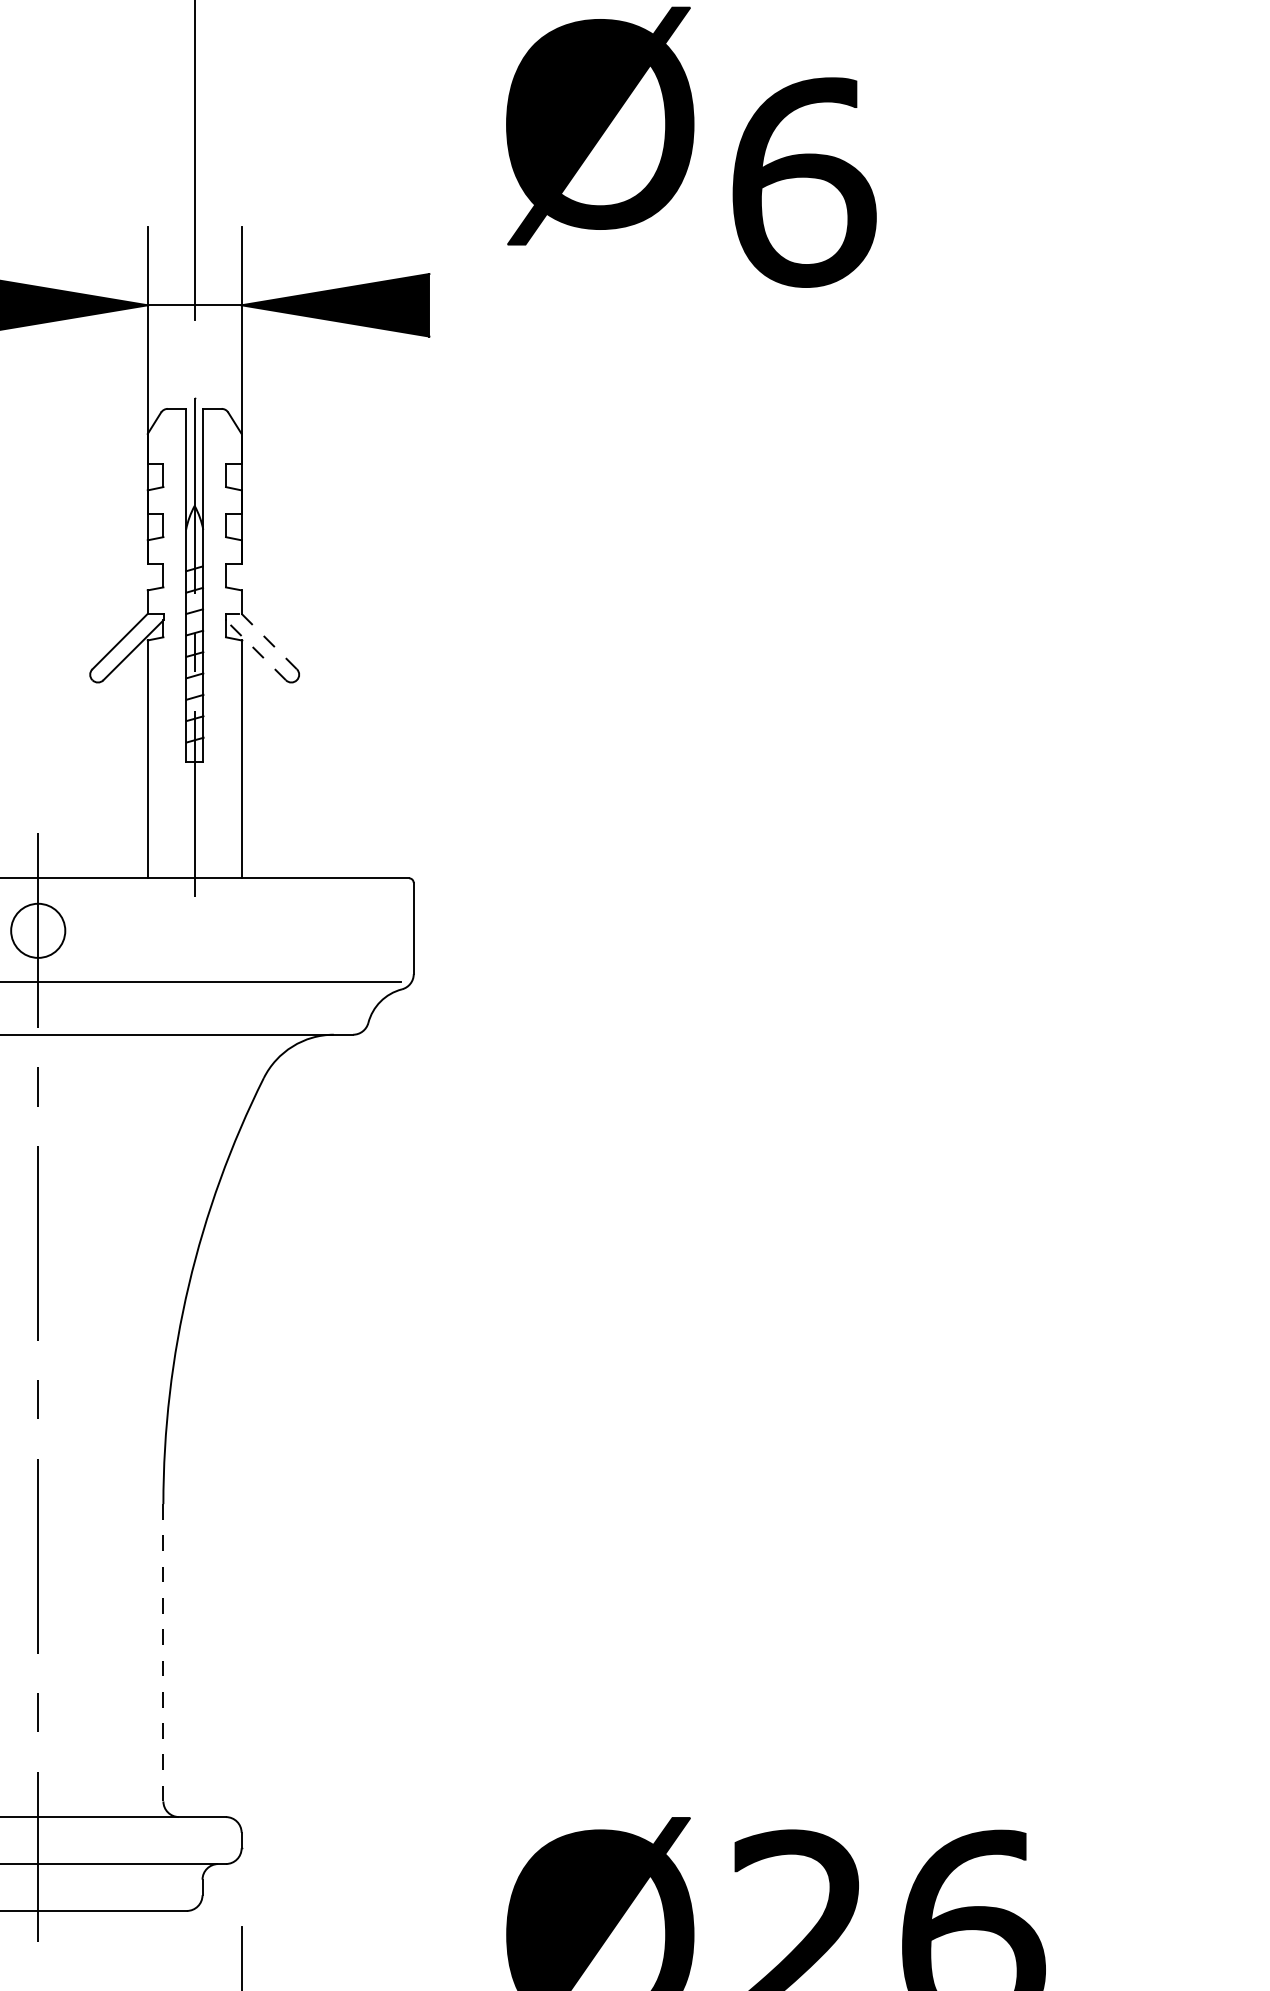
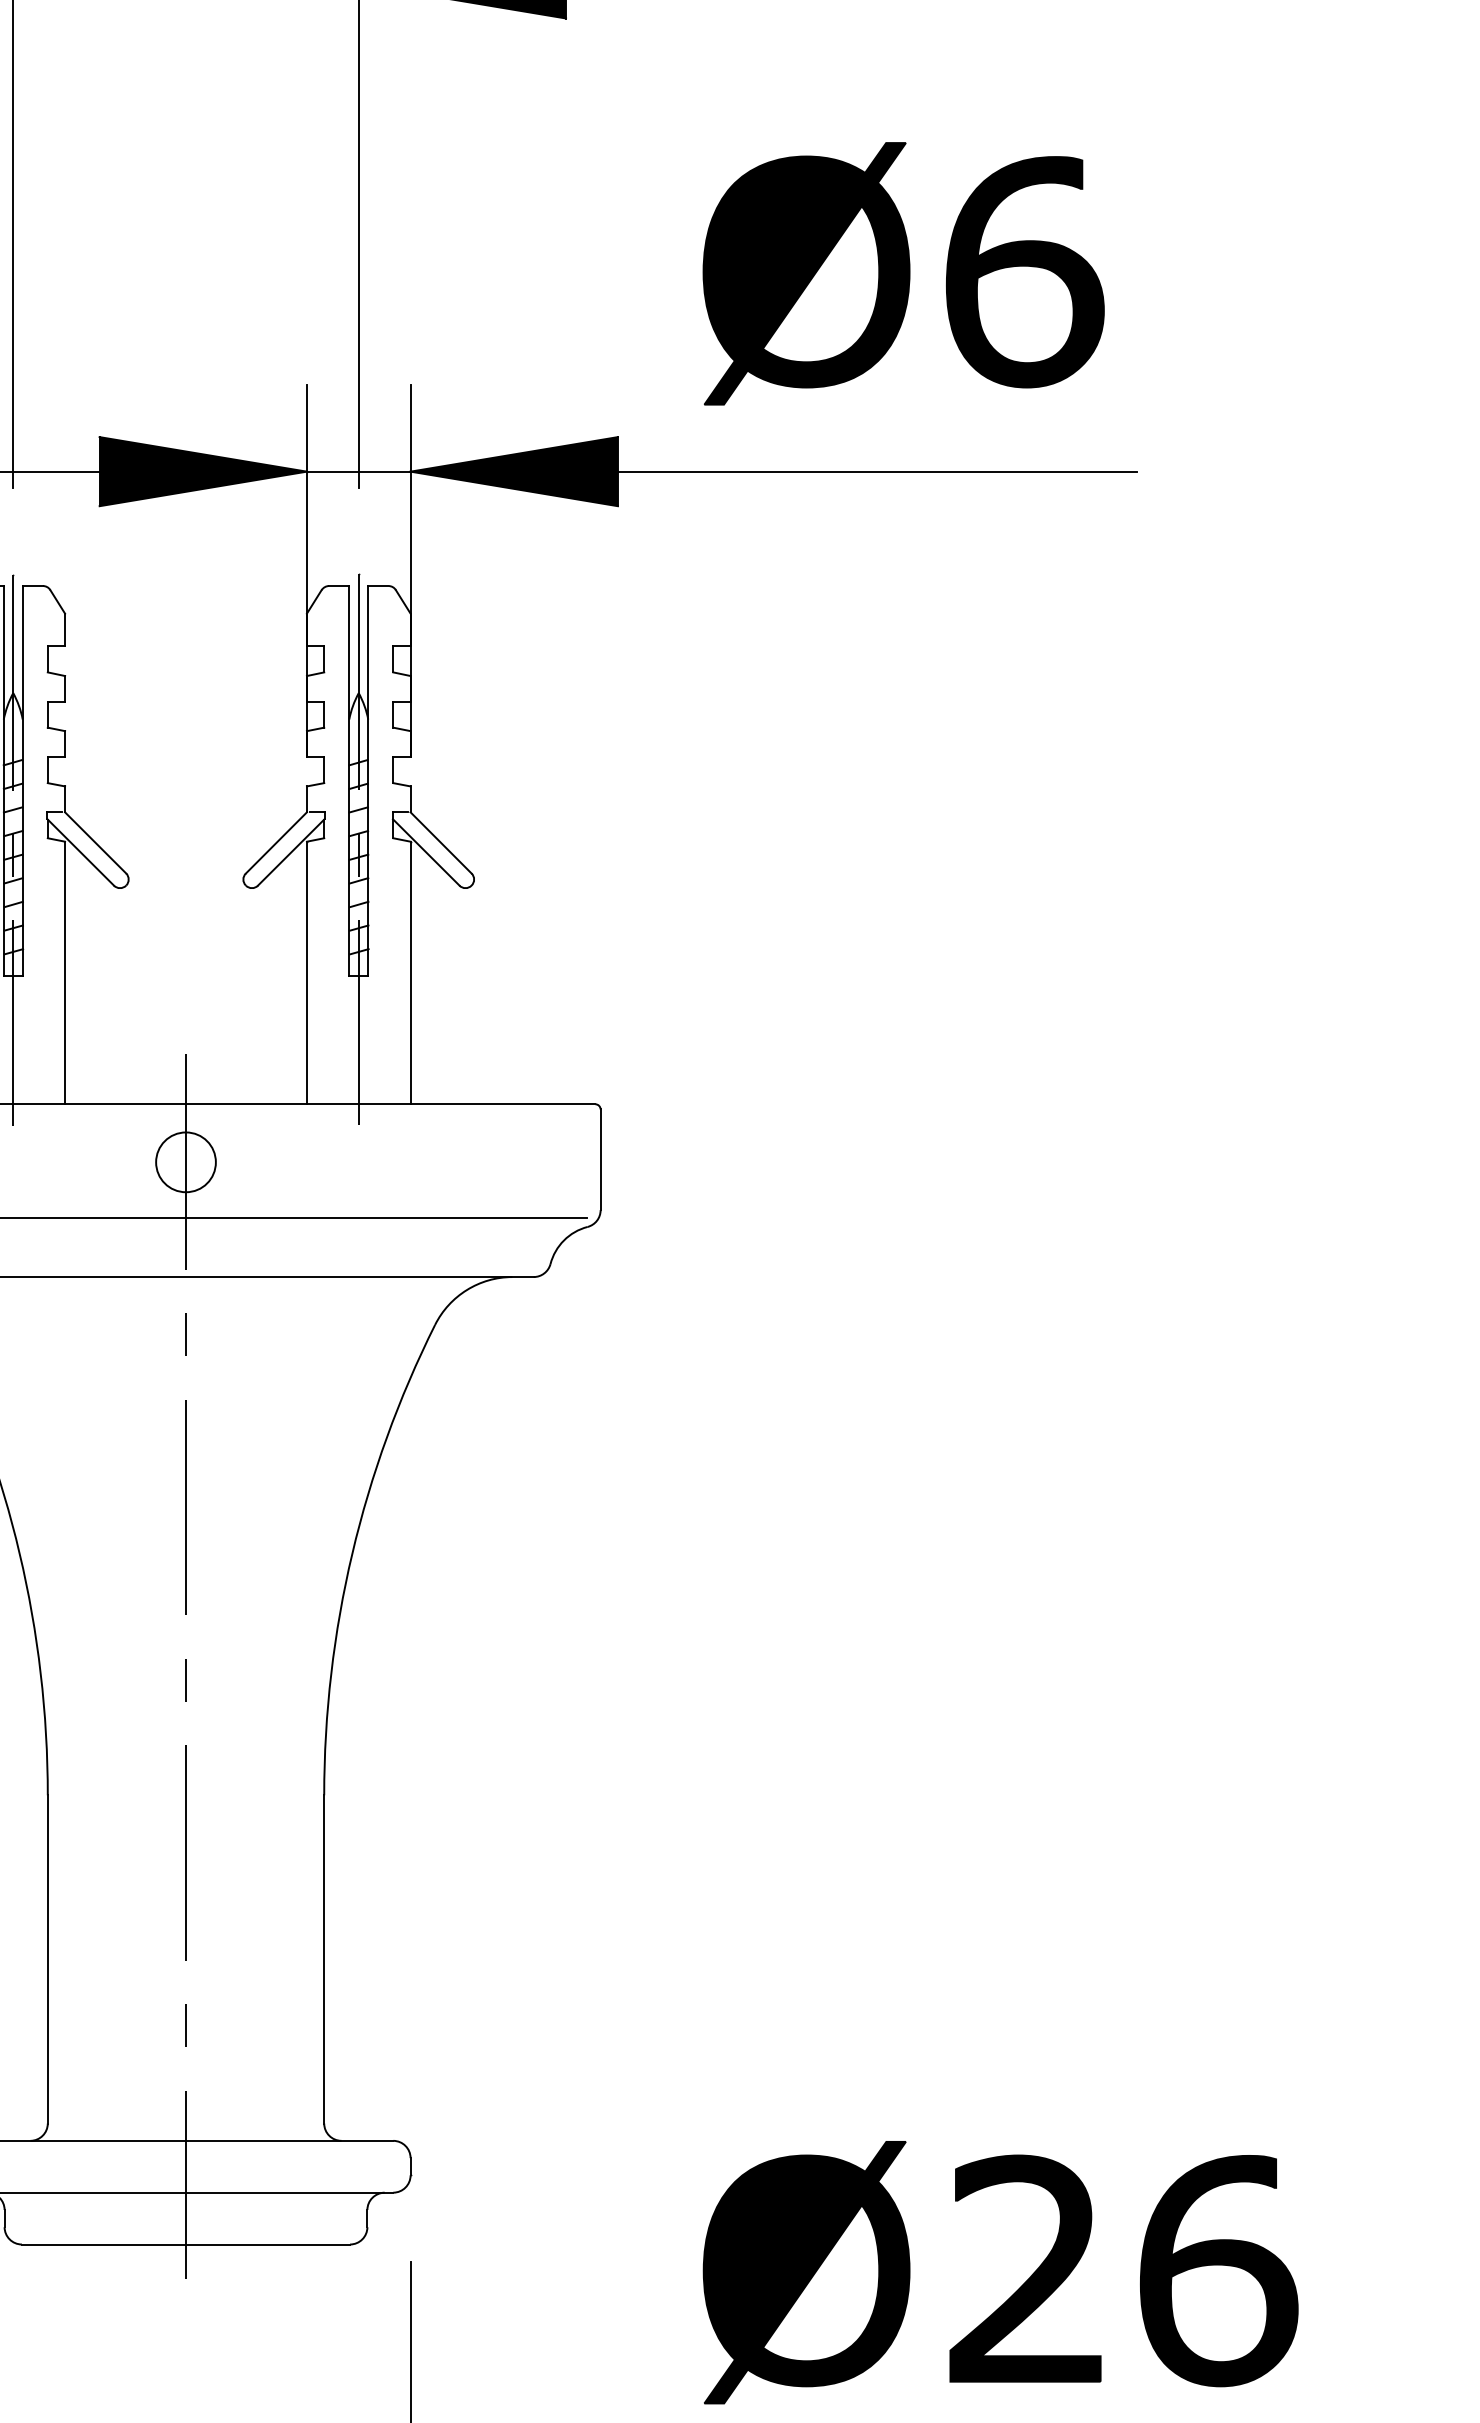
part: (804, 182) -> (1025, 272), moved
line: (663, 305) -> (876, 471), added
line: (269, 642) -> (441, 843), dashed -> solid
line: (256, 650) -> (426, 852), dashed -> solid
line: (163, 1653) -> (324, 1960), dashed -> solid

